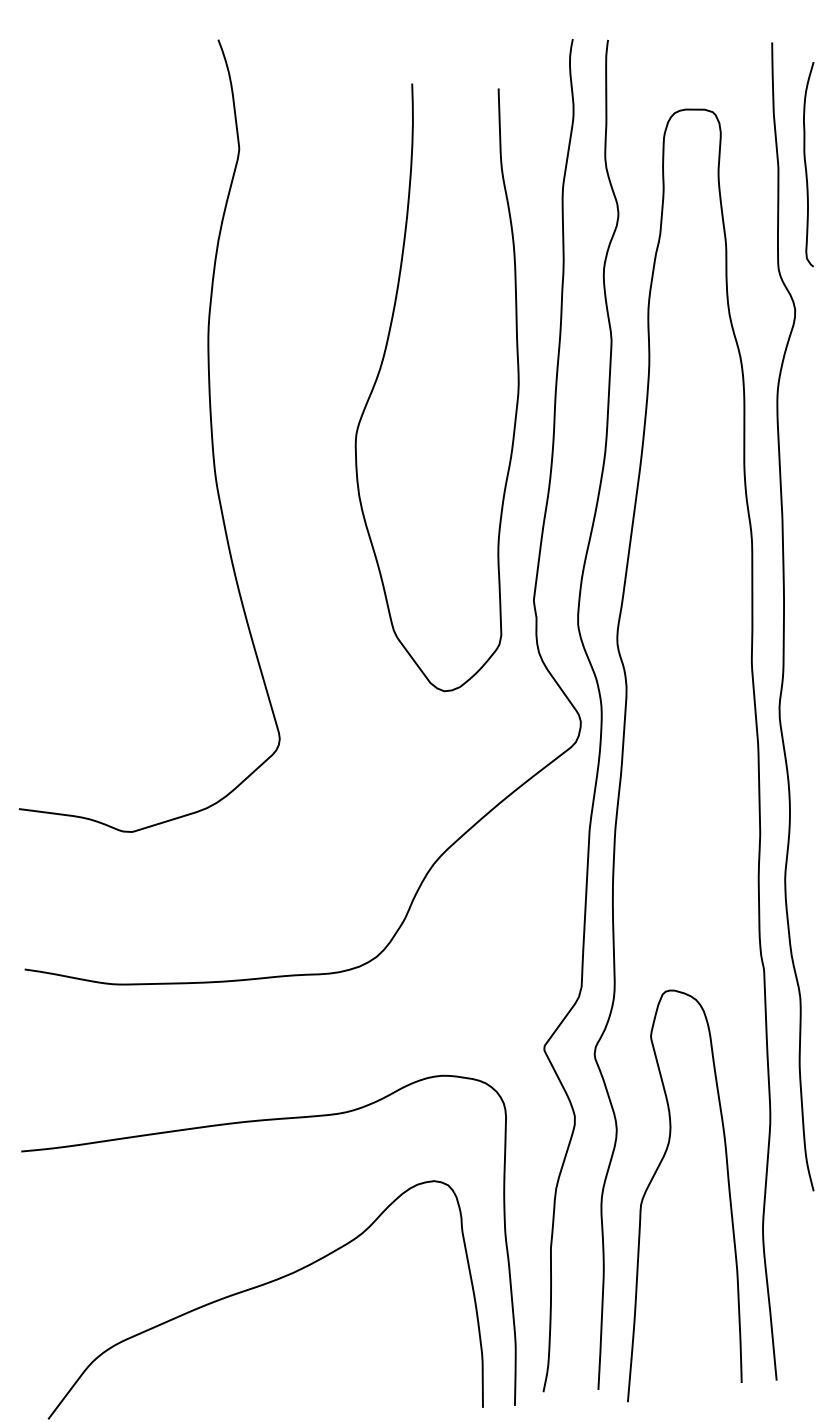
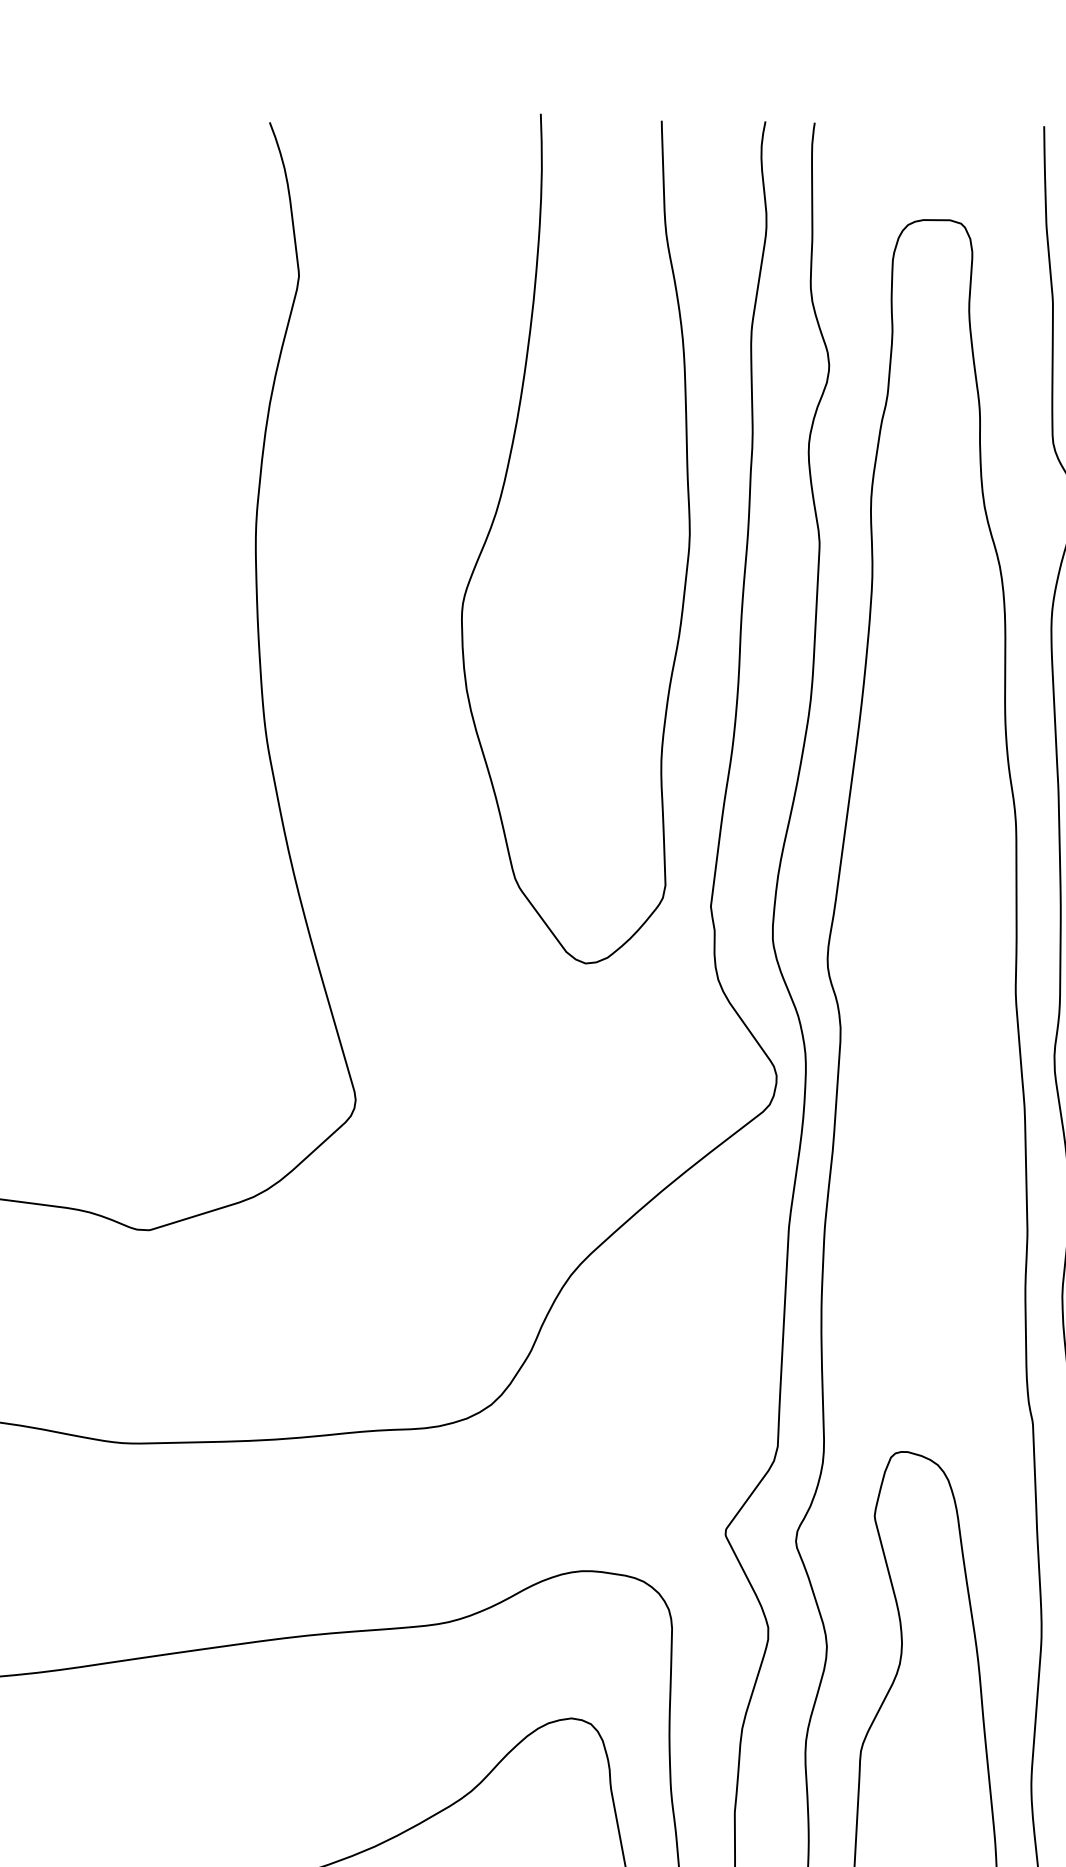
curve: (381, 368) -> (497, 512), moved

